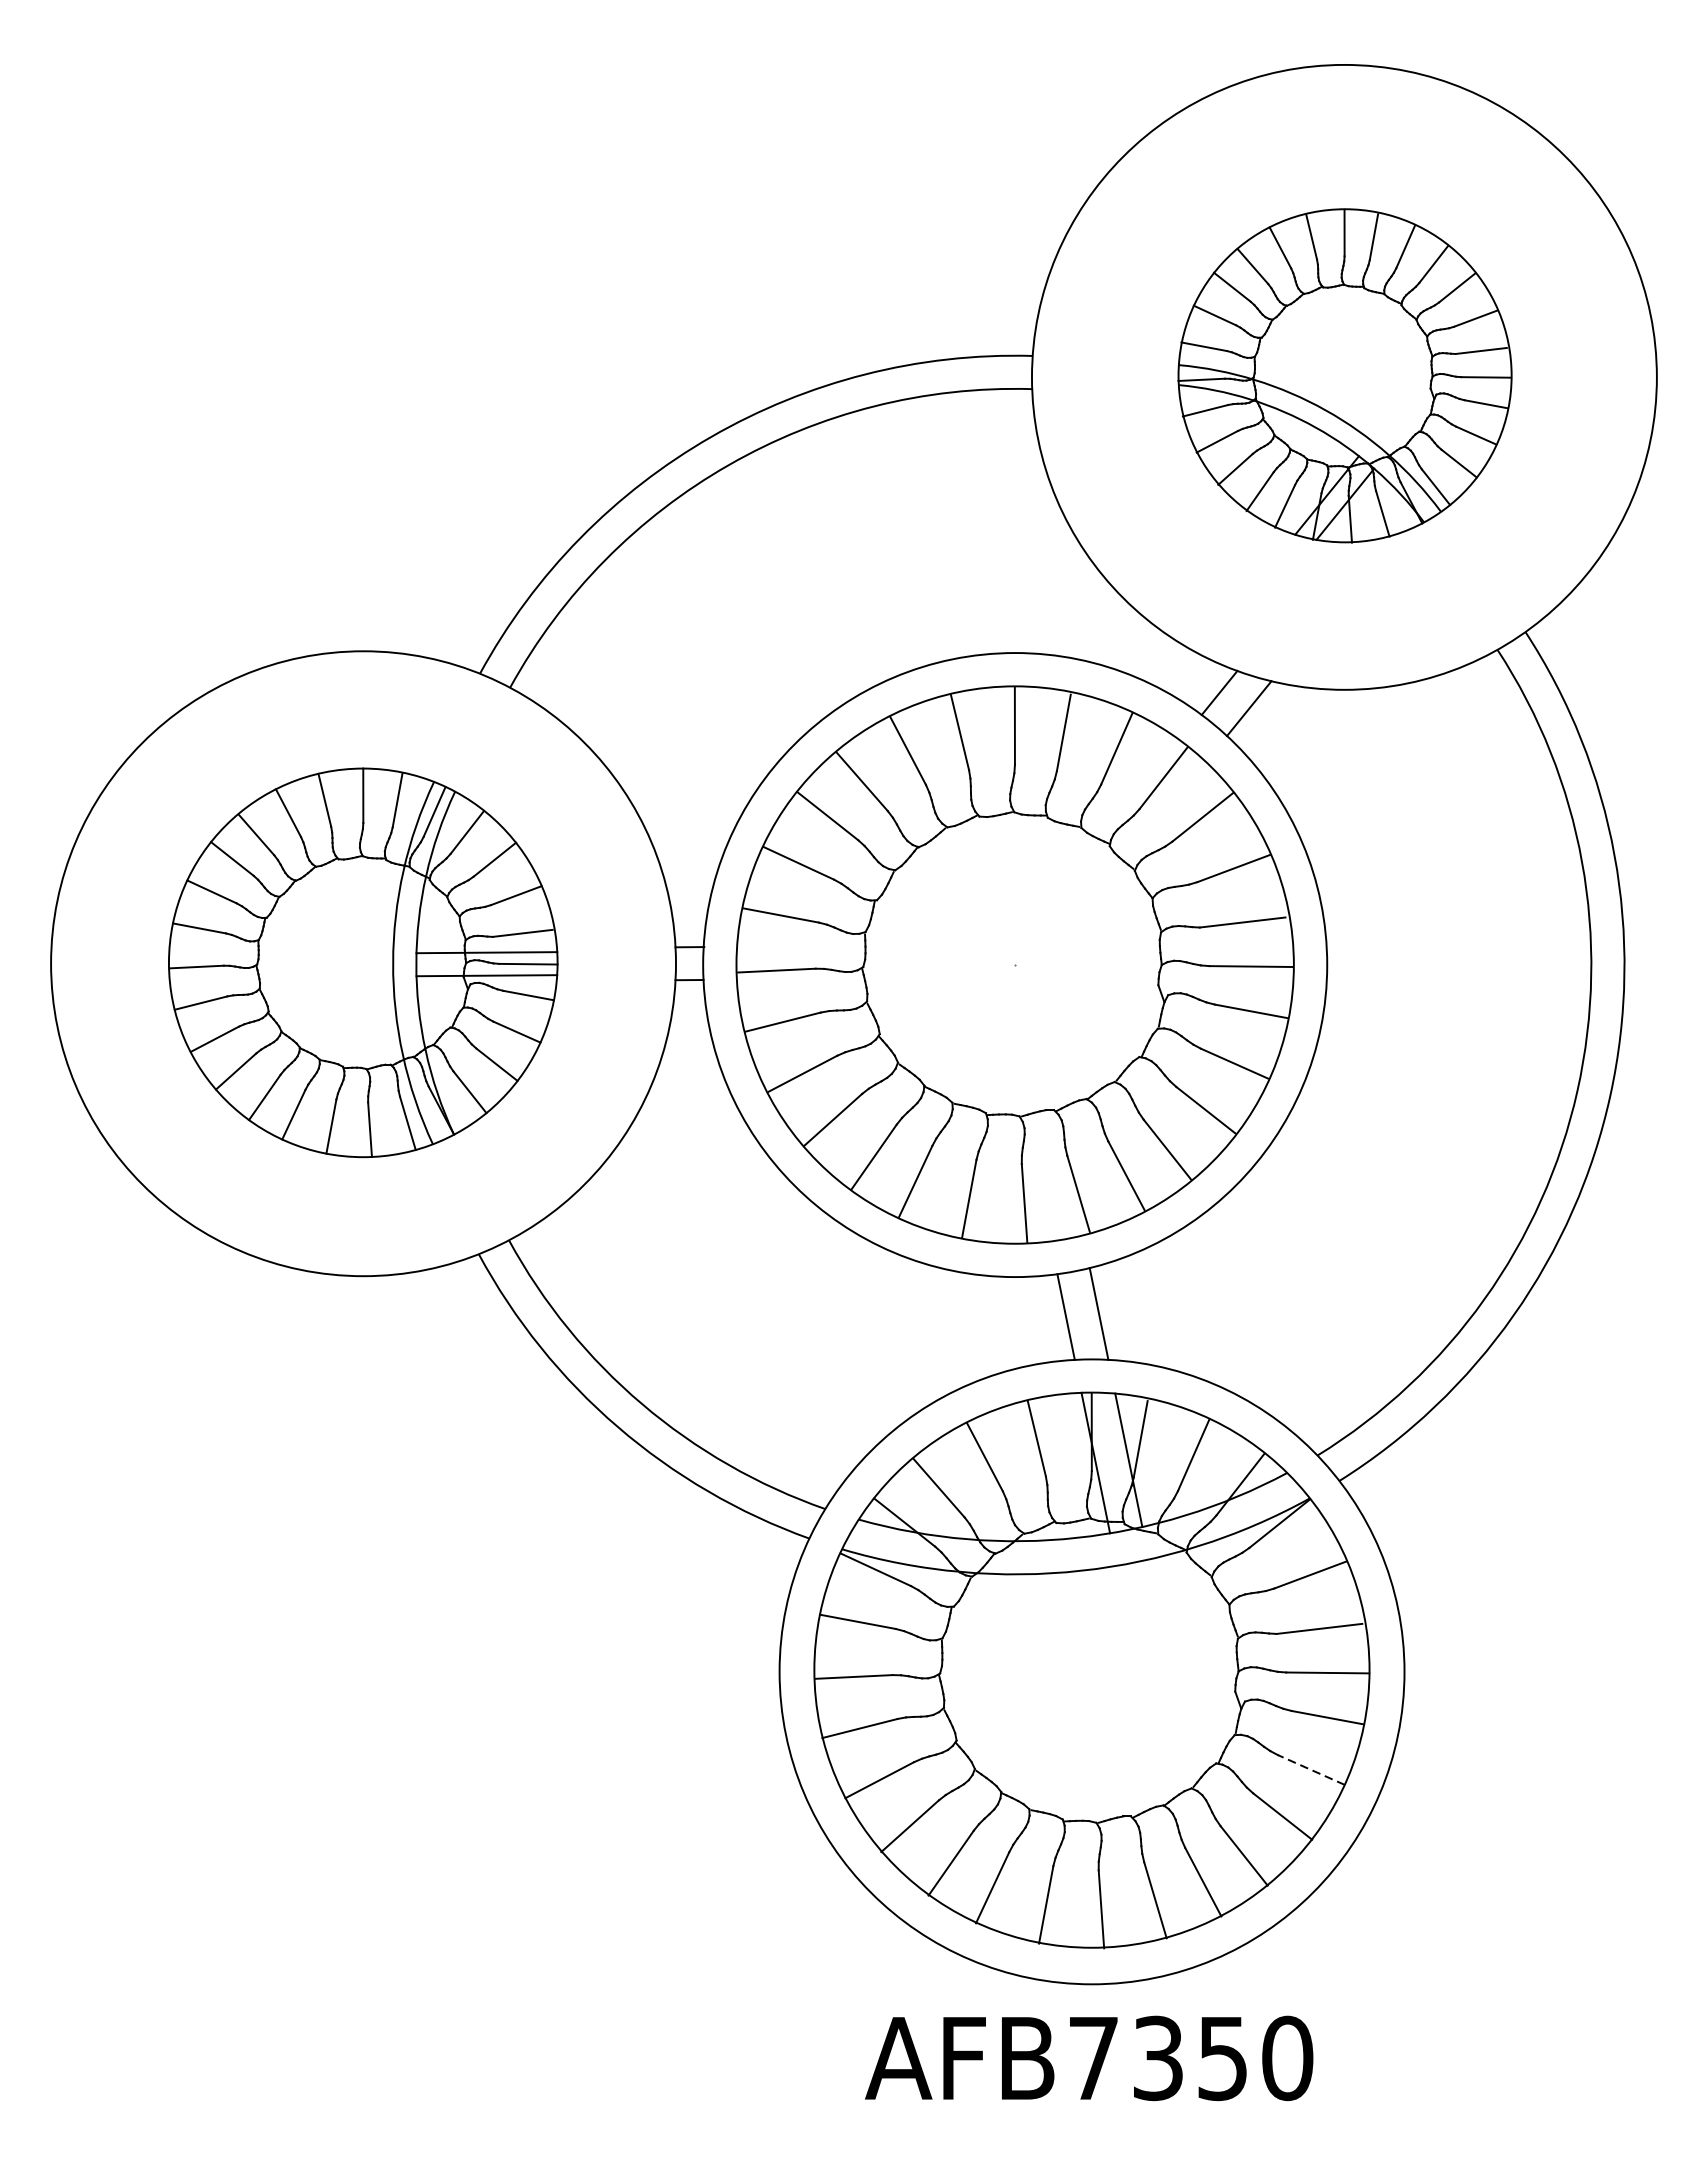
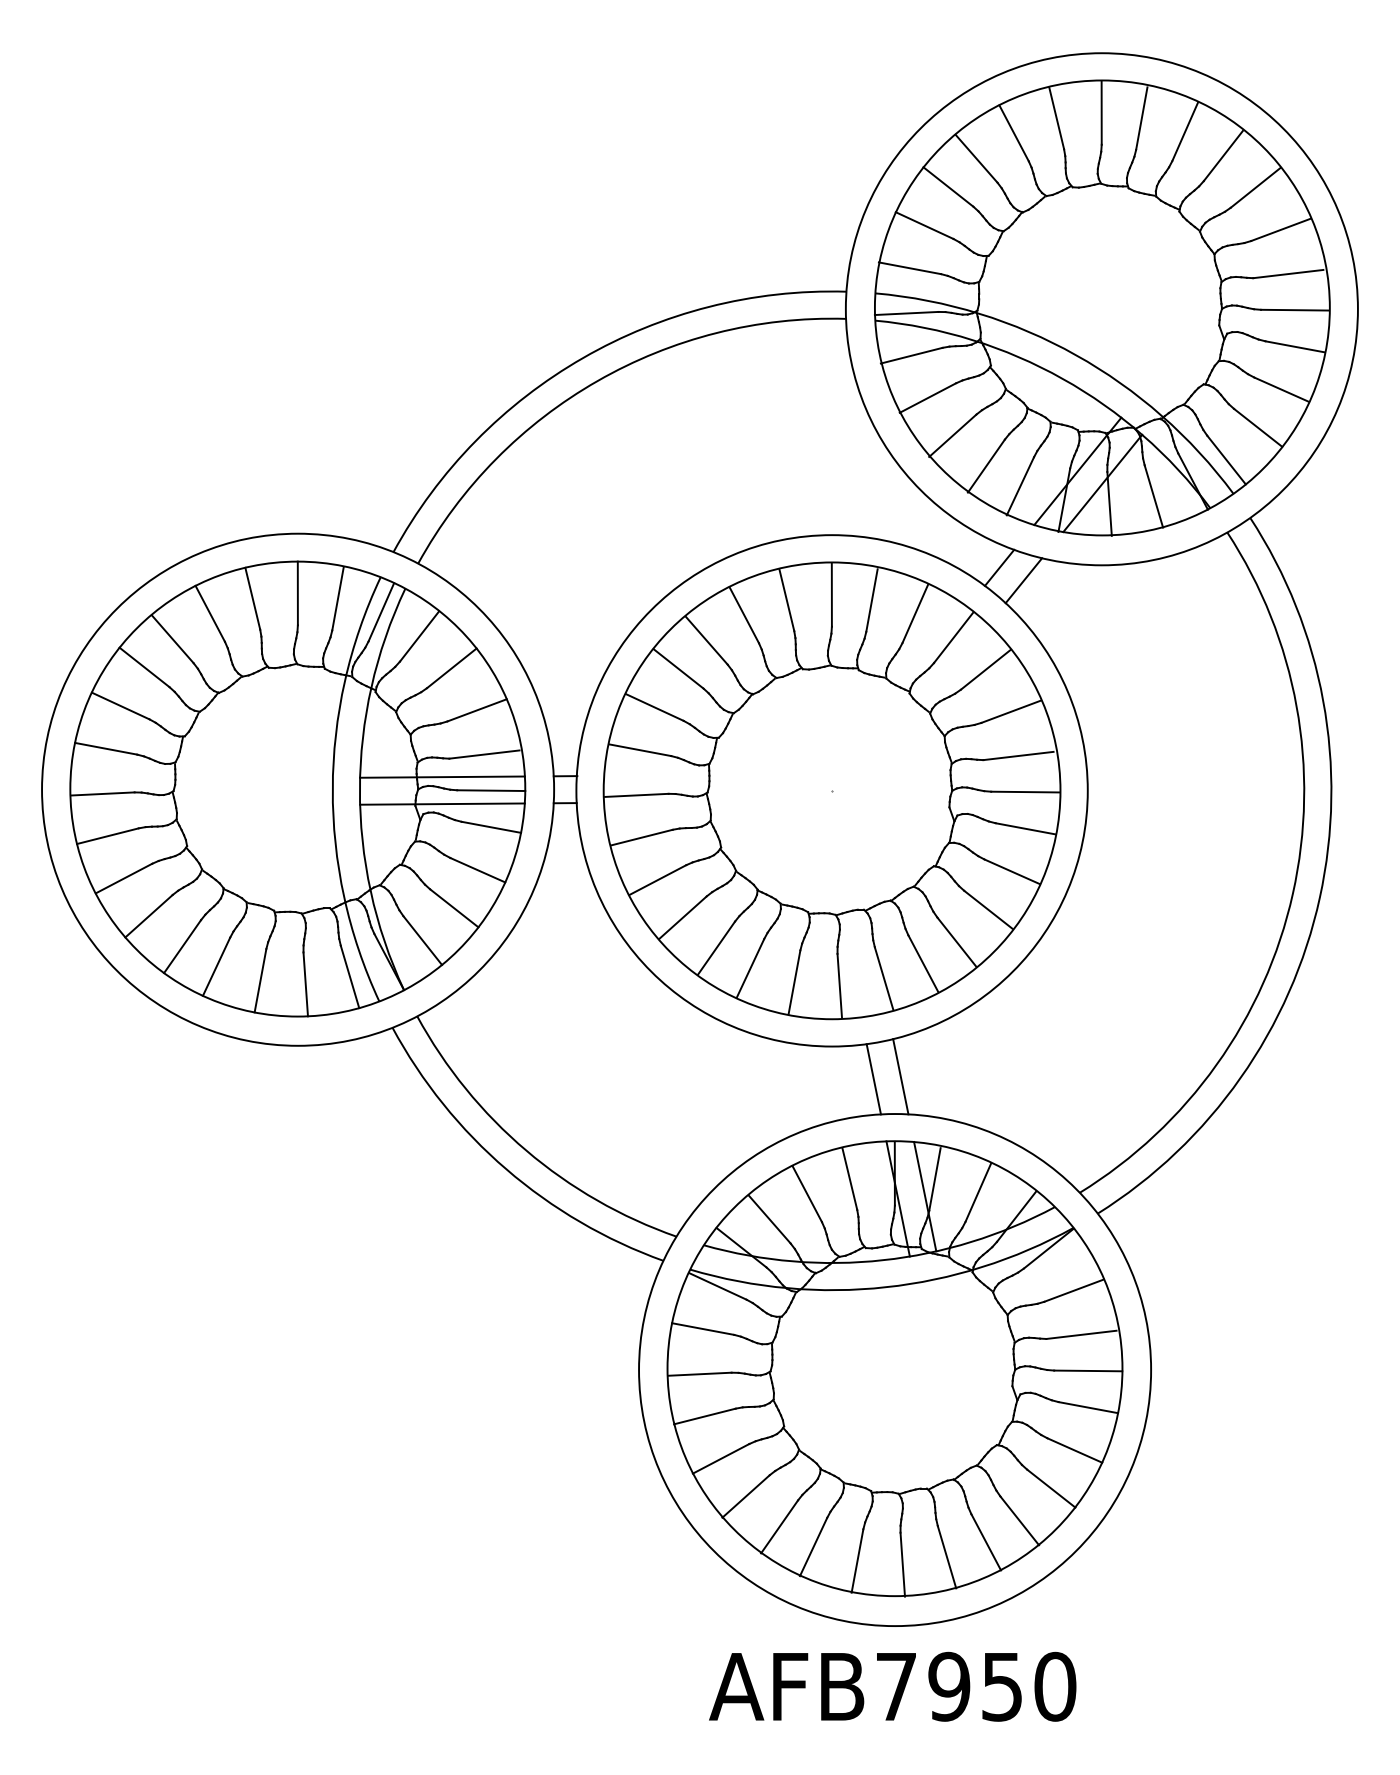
part: (1345, 375) -> (1102, 307), size x1.67
part: (362, 962) -> (297, 788), size x1.43
line: (1311, 1770) -> (1074, 1450), dashed -> solid
text: (1158, 2058) -> (949, 1686), AFB7350 -> AFB7950

